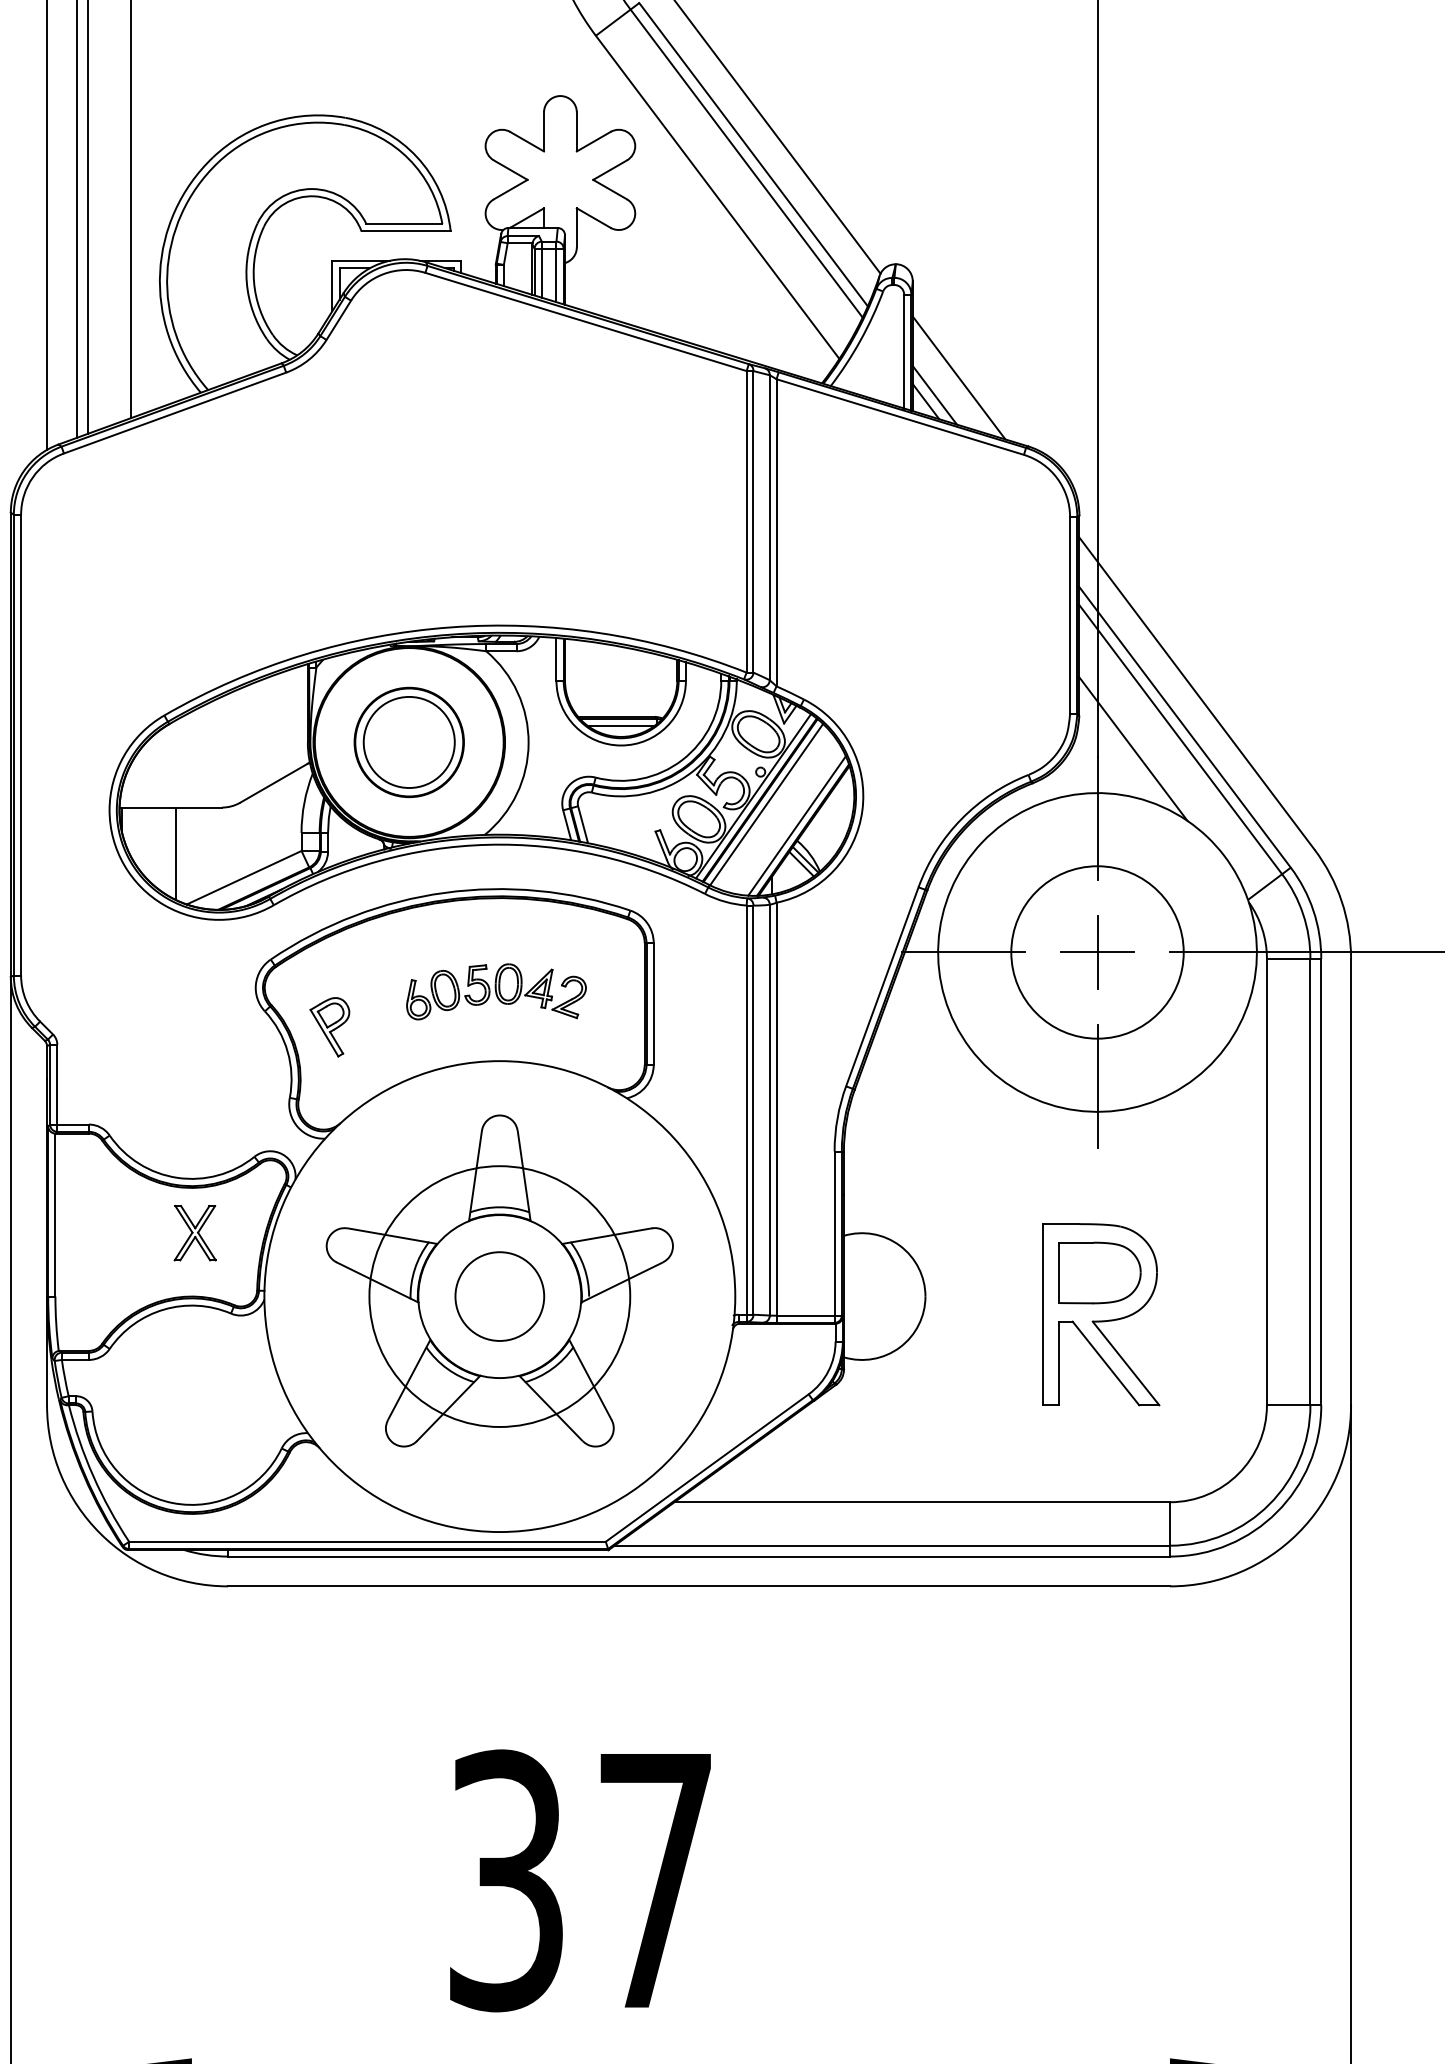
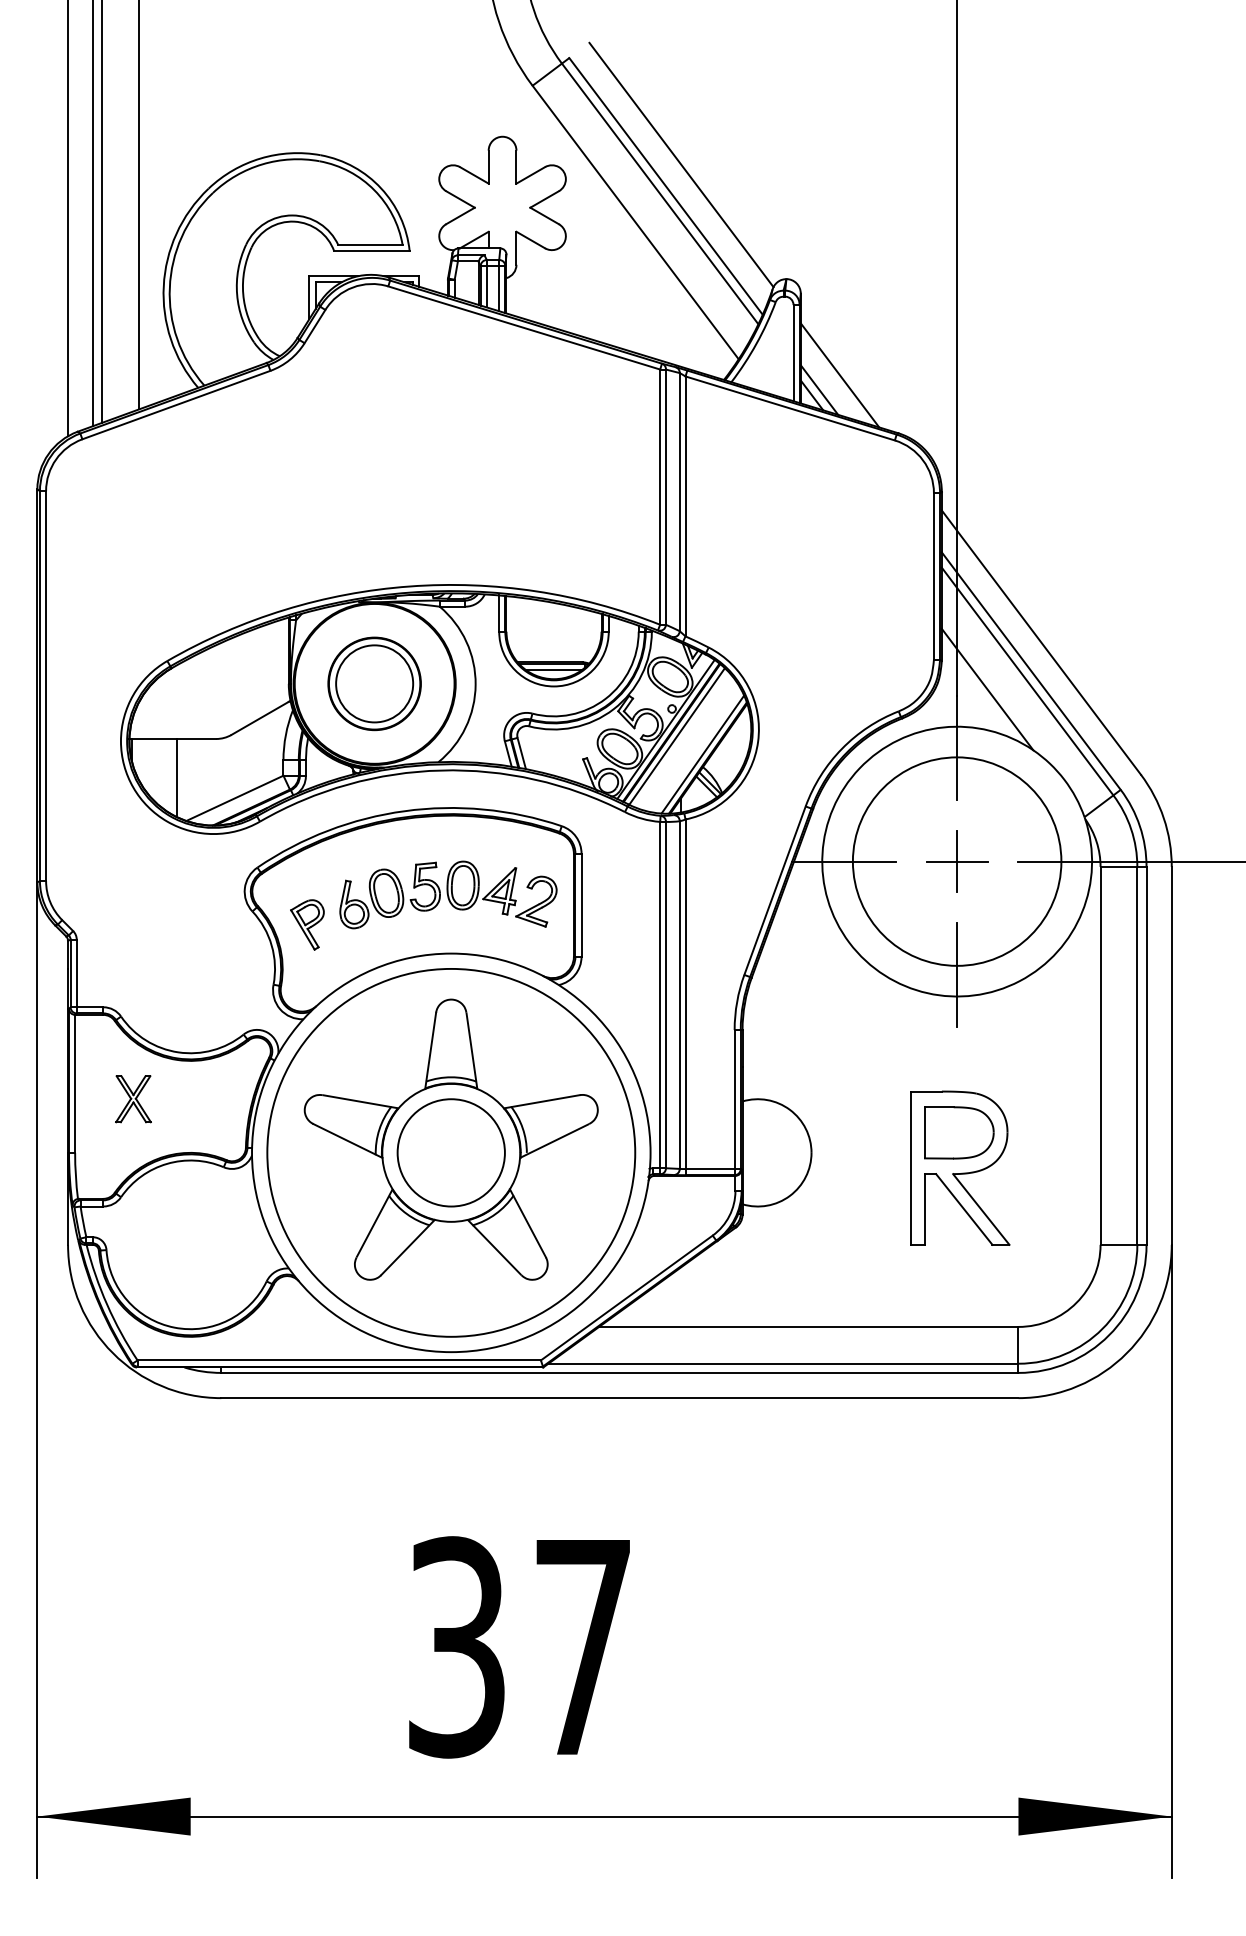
circle: (1096, 952) -> (956, 861), size x1.43
part: (496, 991) -> (448, 894), size x1.43
part: (195, 1233) -> (133, 1099), moved
circle: (498, 1296) -> (450, 1152), size x1.43
circle: (500, 1296) -> (451, 1152), size x1.67

